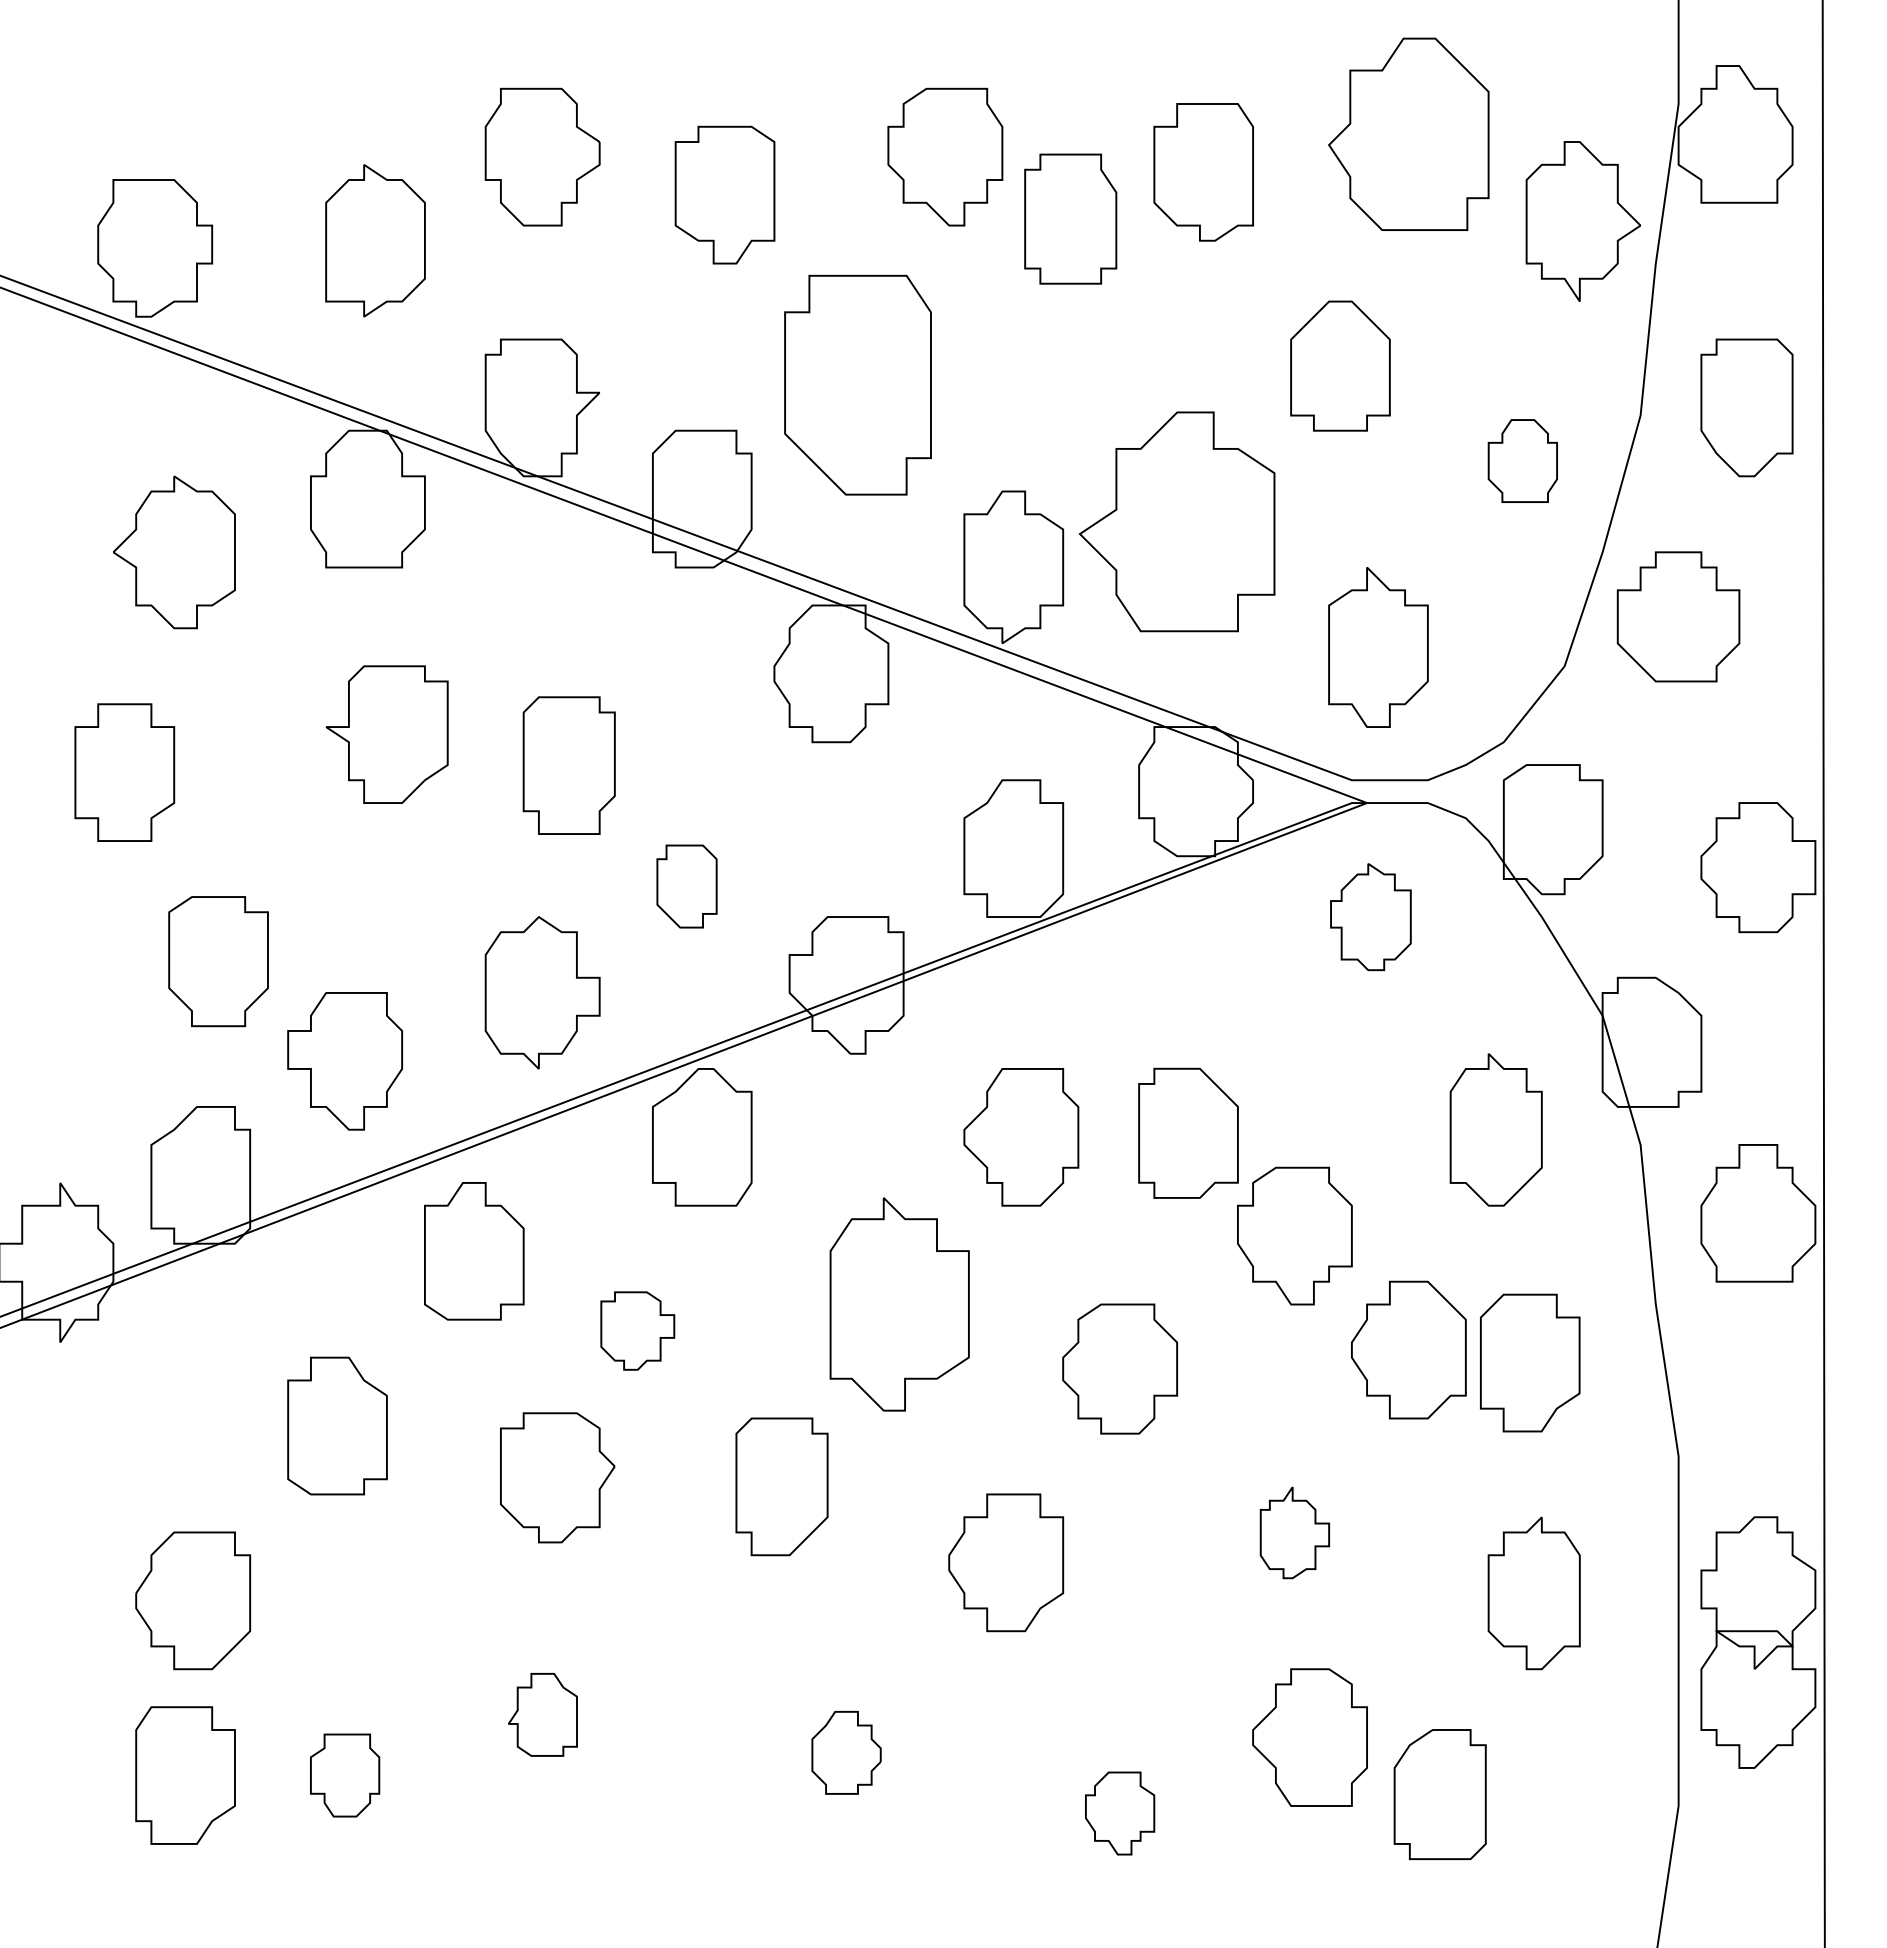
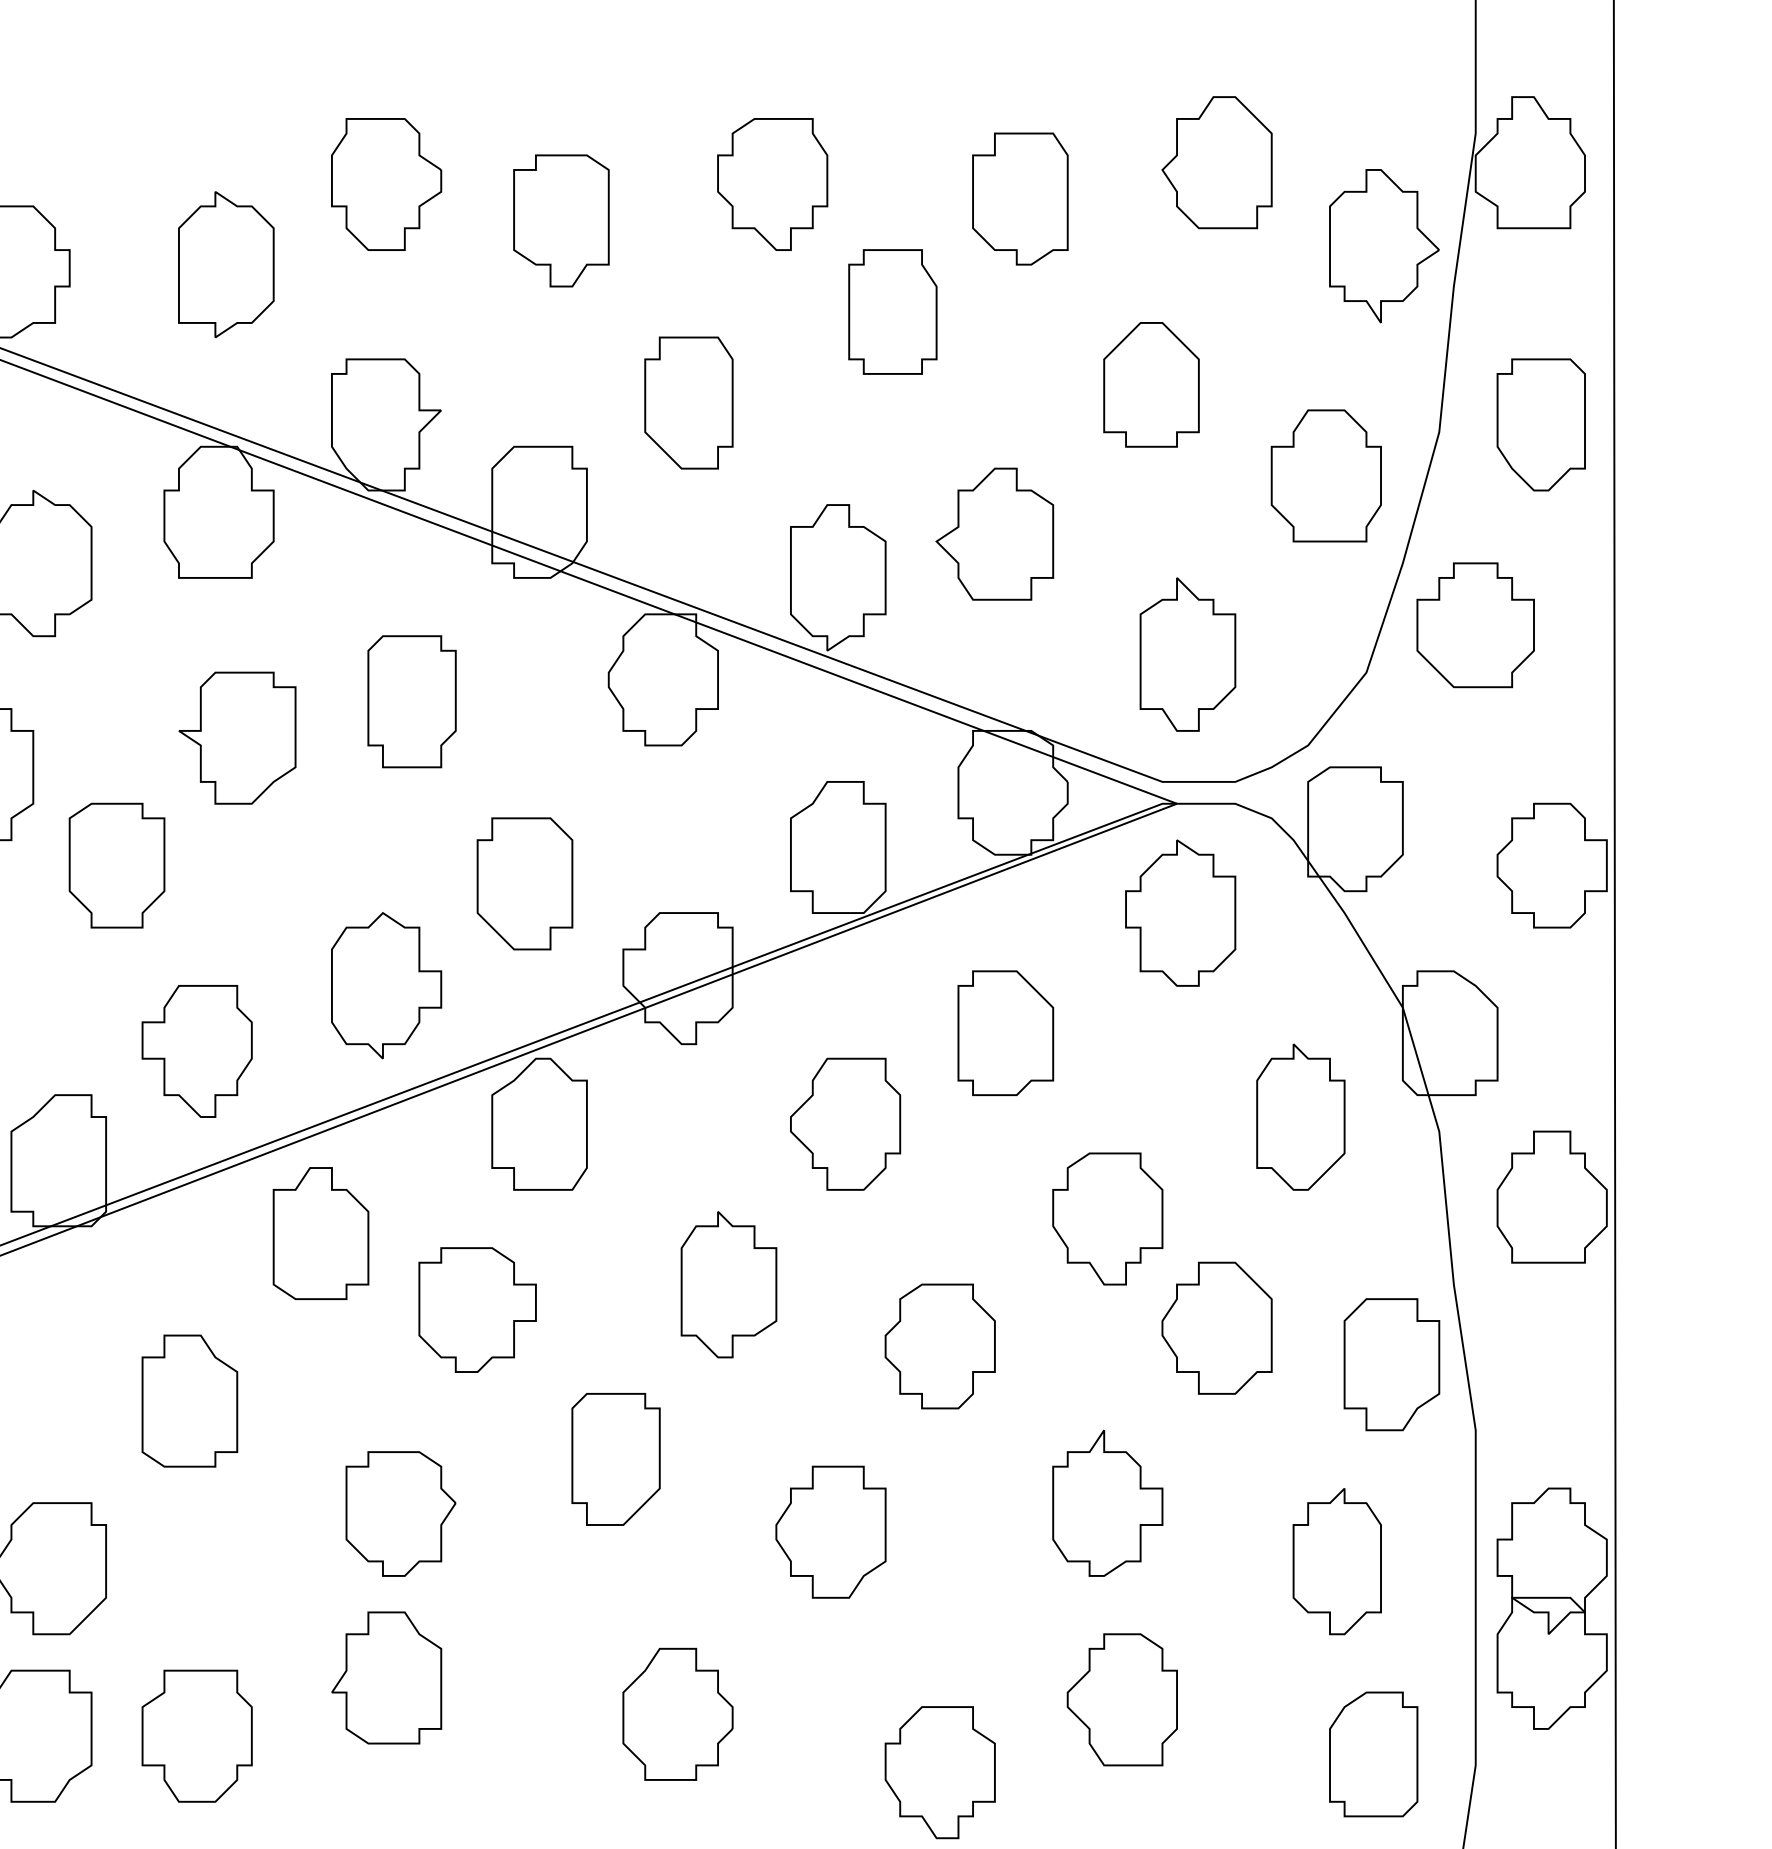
part: (1408, 134) -> (1216, 162), size x0.71
part: (1070, 218) -> (892, 311), moved
part: (857, 384) -> (688, 402), size x0.62
part: (1522, 460) -> (1326, 475), size x1.67
part: (1176, 521) -> (994, 533), size x0.62
part: (568, 765) -> (411, 701), moved
part: (686, 886) -> (524, 883), size x1.67
part: (1370, 916) -> (1180, 912), size x1.43
part: (218, 961) -> (116, 865), moved
part: (1188, 1132) -> (1005, 1032), moved
part: (899, 1304) -> (728, 1284), size x0.71
part: (637, 1330) -> (477, 1309), size x1.67
part: (1530, 1362) -> (1392, 1364), moved
part: (557, 1477) -> (400, 1513), moved
part: (1294, 1532) -> (1107, 1503), size x1.67
part: (542, 1714) -> (386, 1677), size x1.67
part: (846, 1752) -> (677, 1714), size x1.67
part: (344, 1775) -> (196, 1736), size x1.67
part: (1439, 1794) -> (1373, 1754), moved
part: (1119, 1813) -> (939, 1772), size x1.67

